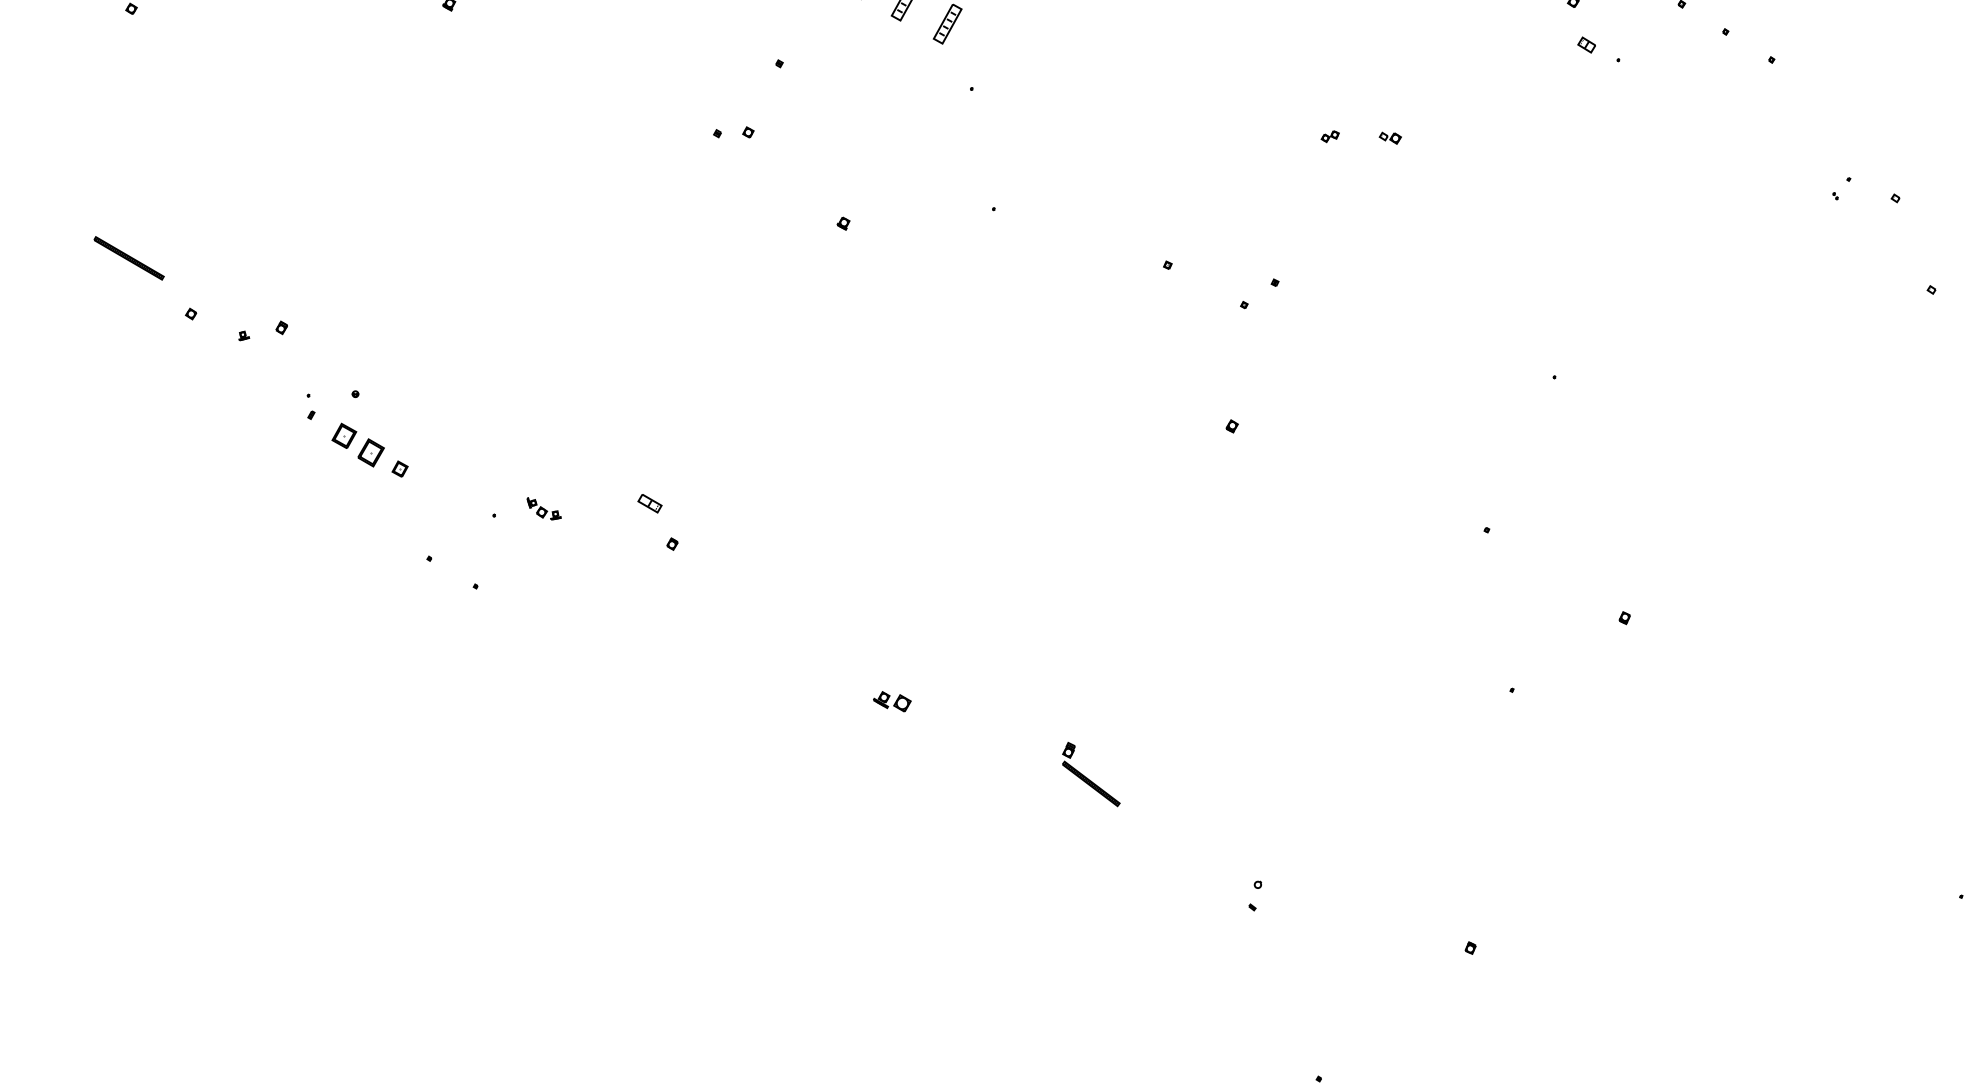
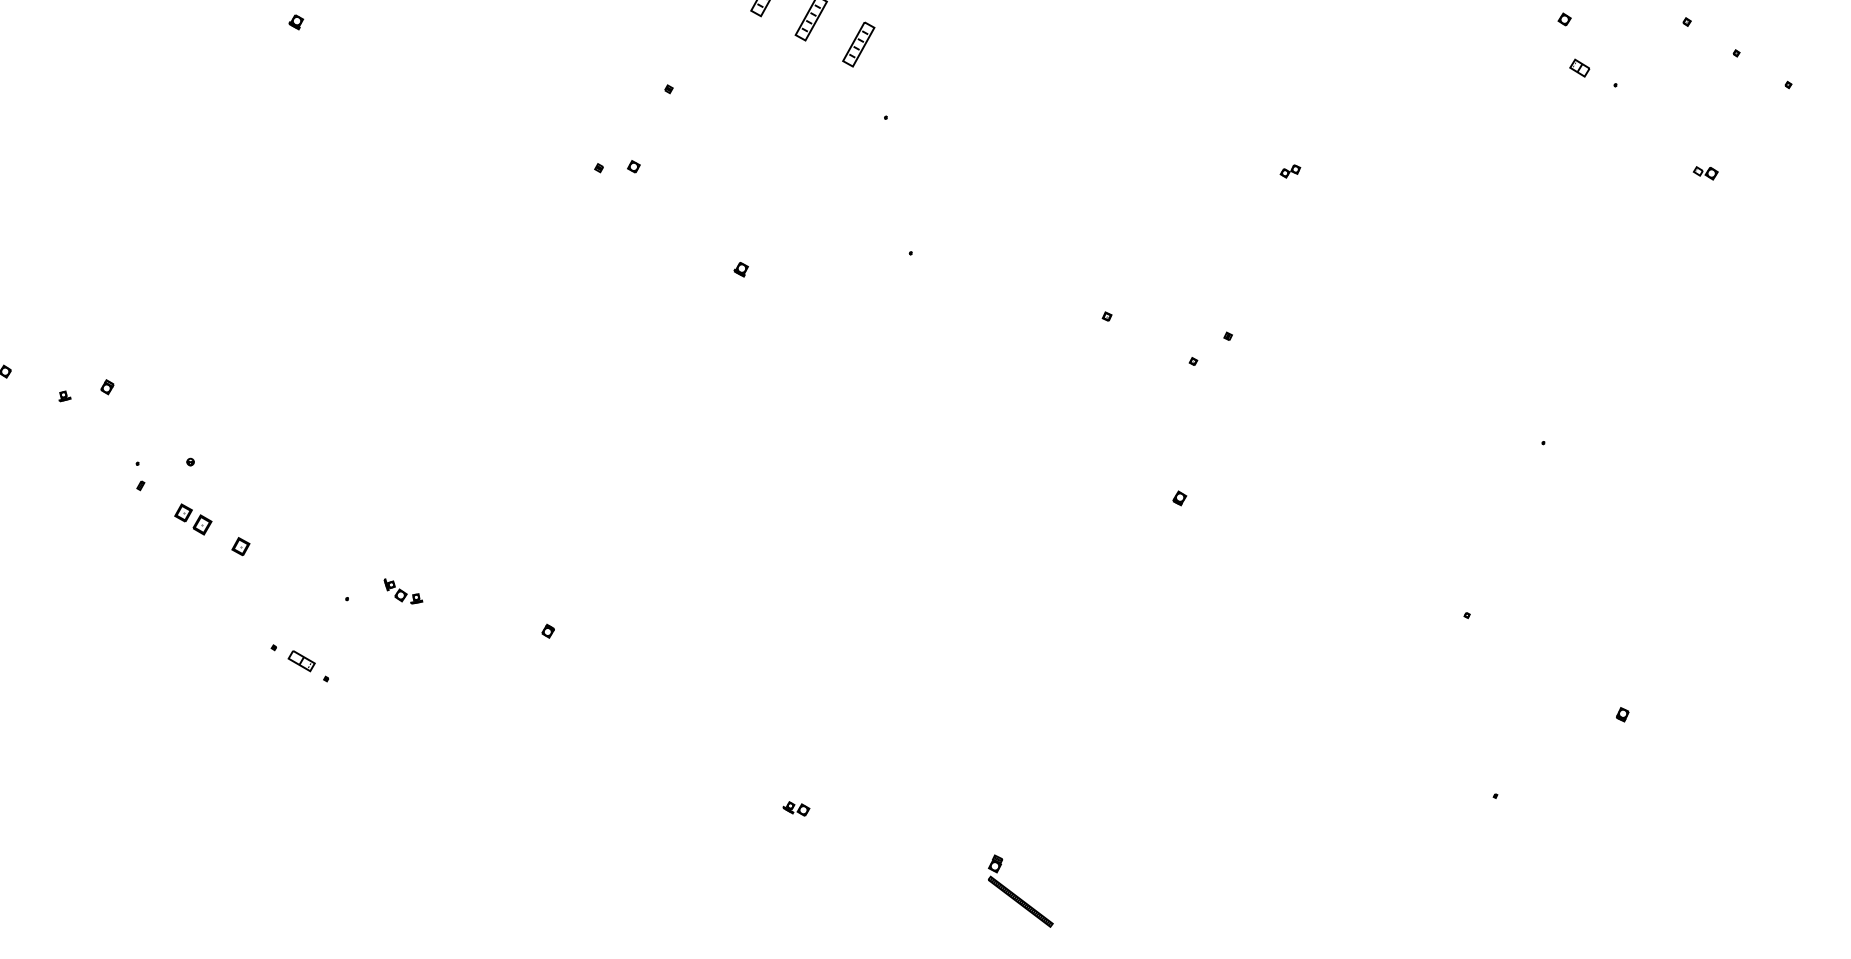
part: (1389, 137) -> (1704, 172), moved
part: (357, 444) -> (192, 518), size x0.62
part: (649, 503) -> (301, 660), moved
part: (892, 701) -> (796, 808), size x0.62

